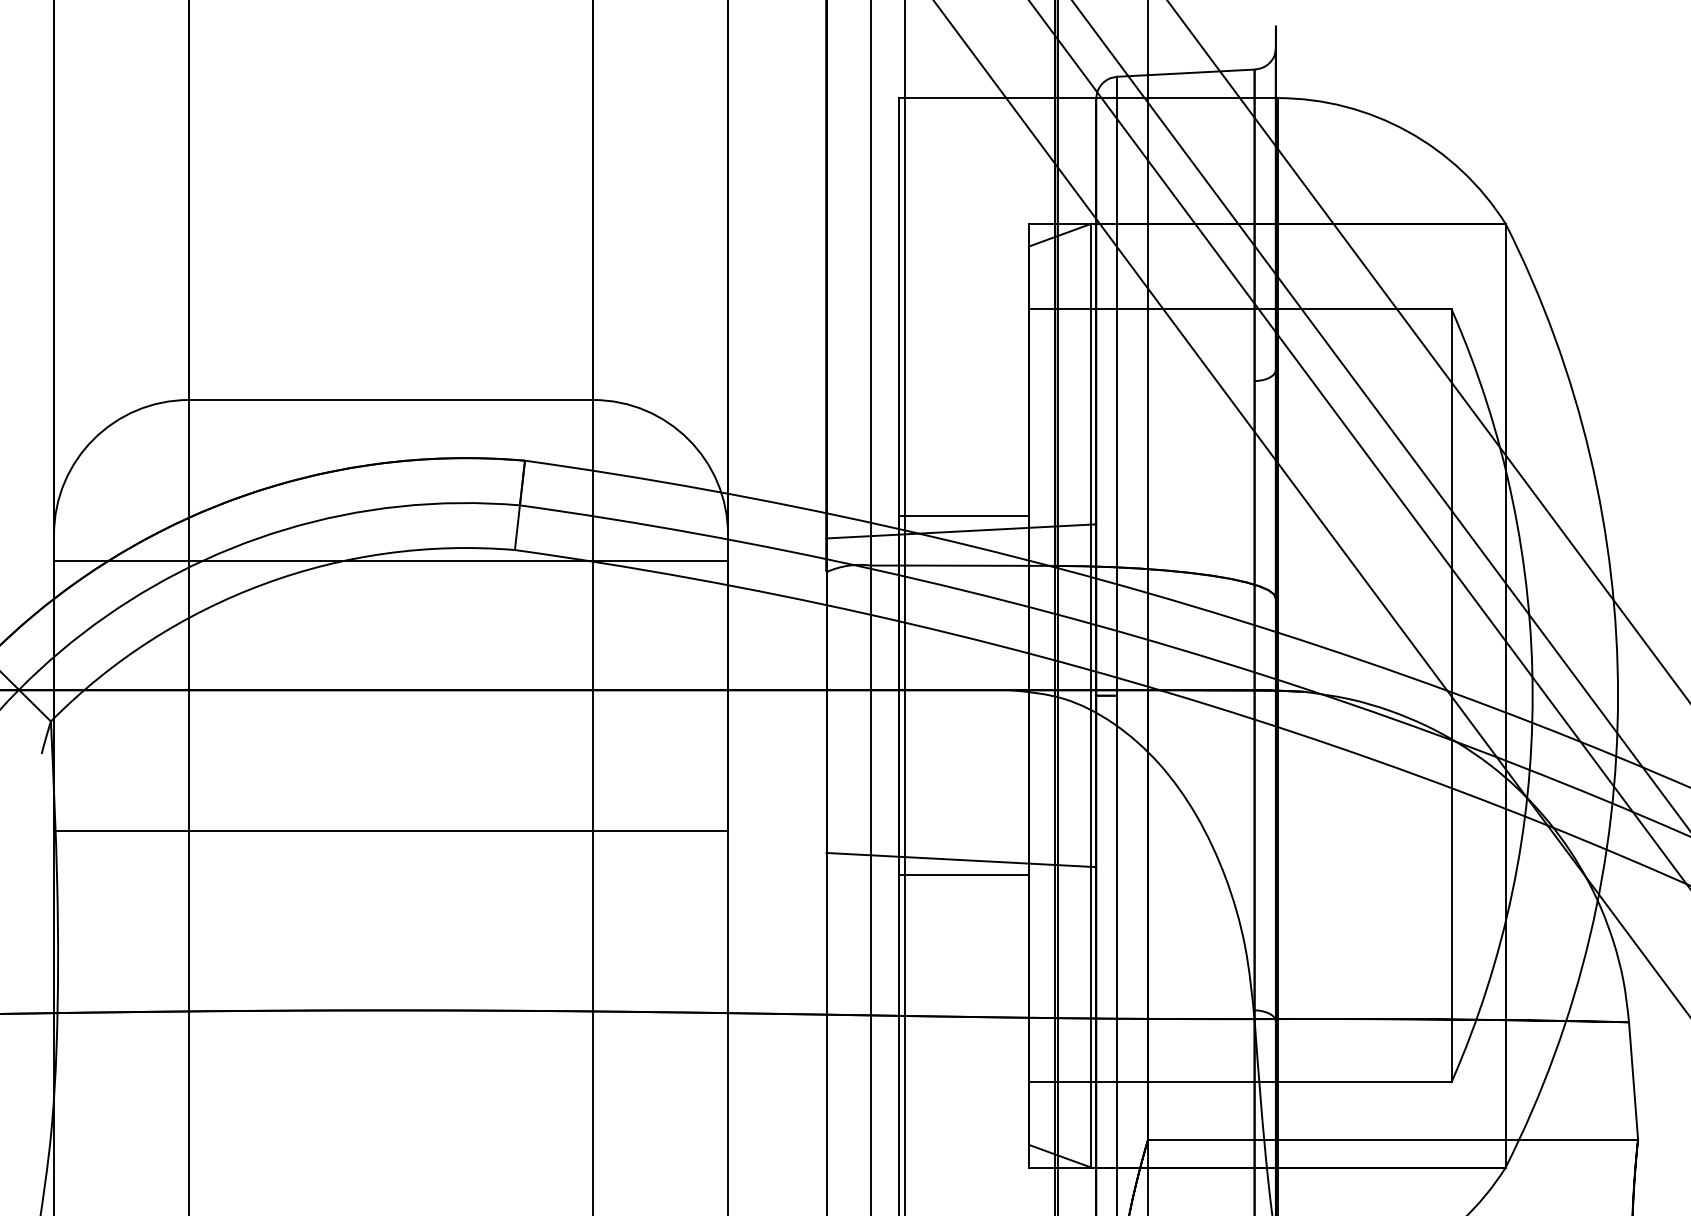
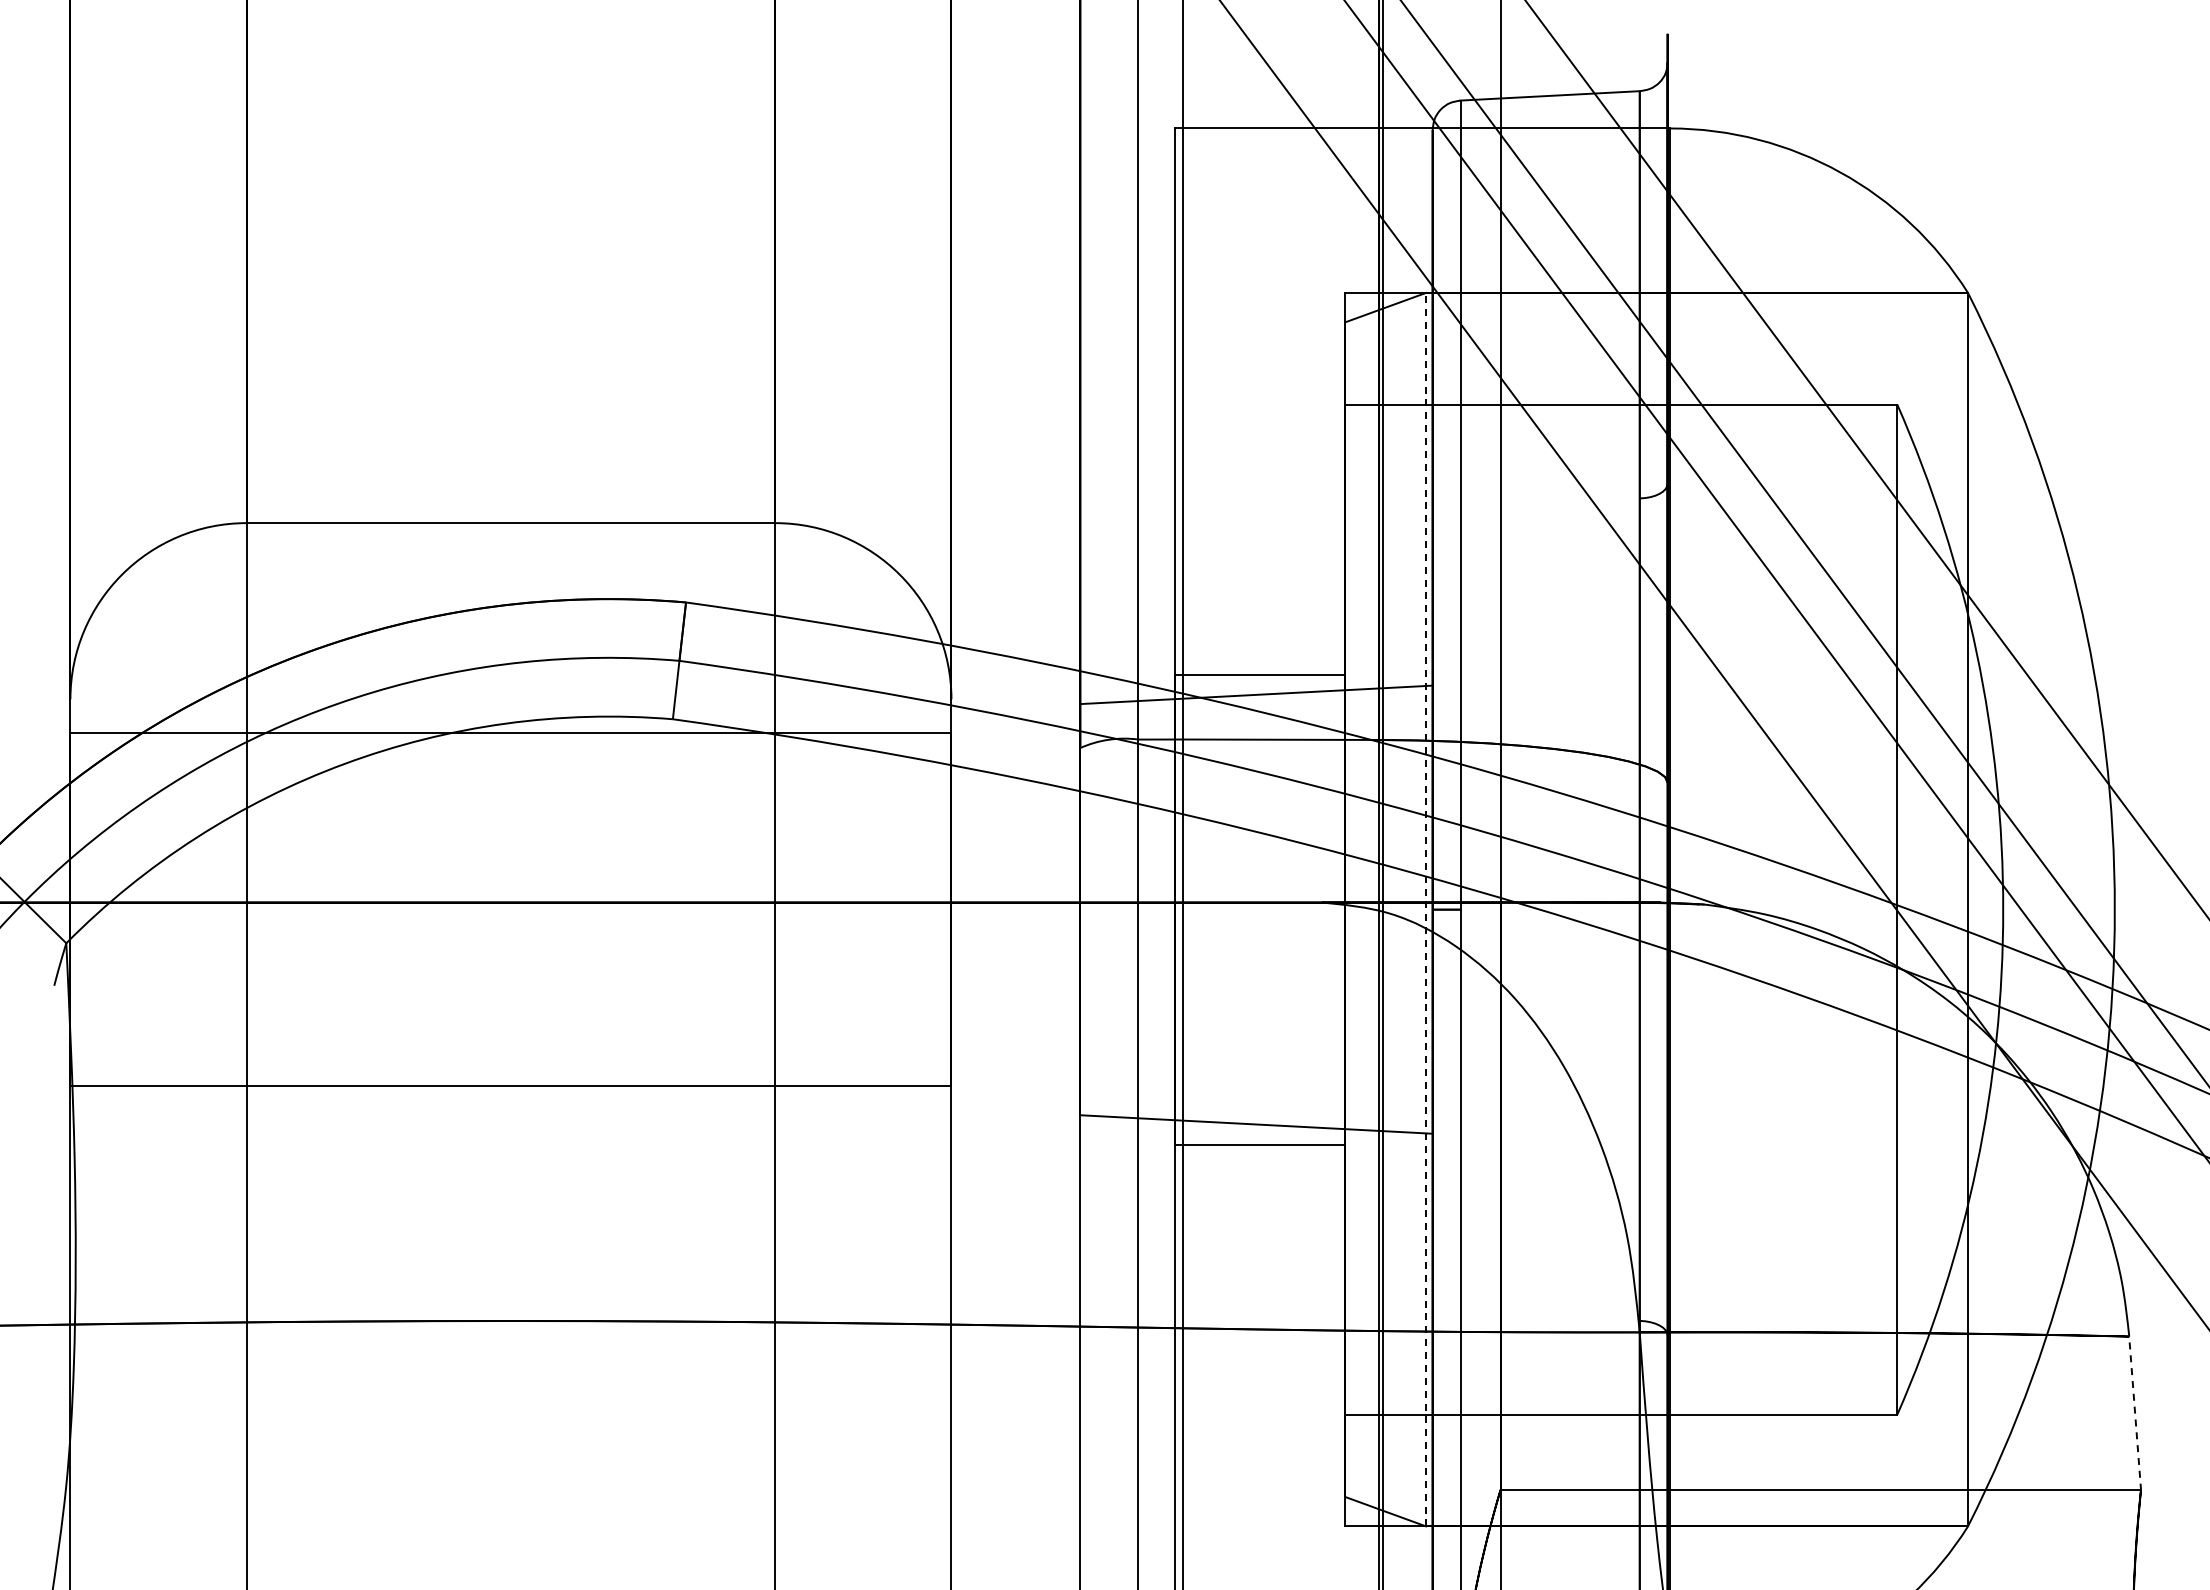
line: (1091, 695) -> (1426, 909), solid -> dashed
line: (1633, 1081) -> (2135, 1413), solid -> dashed

